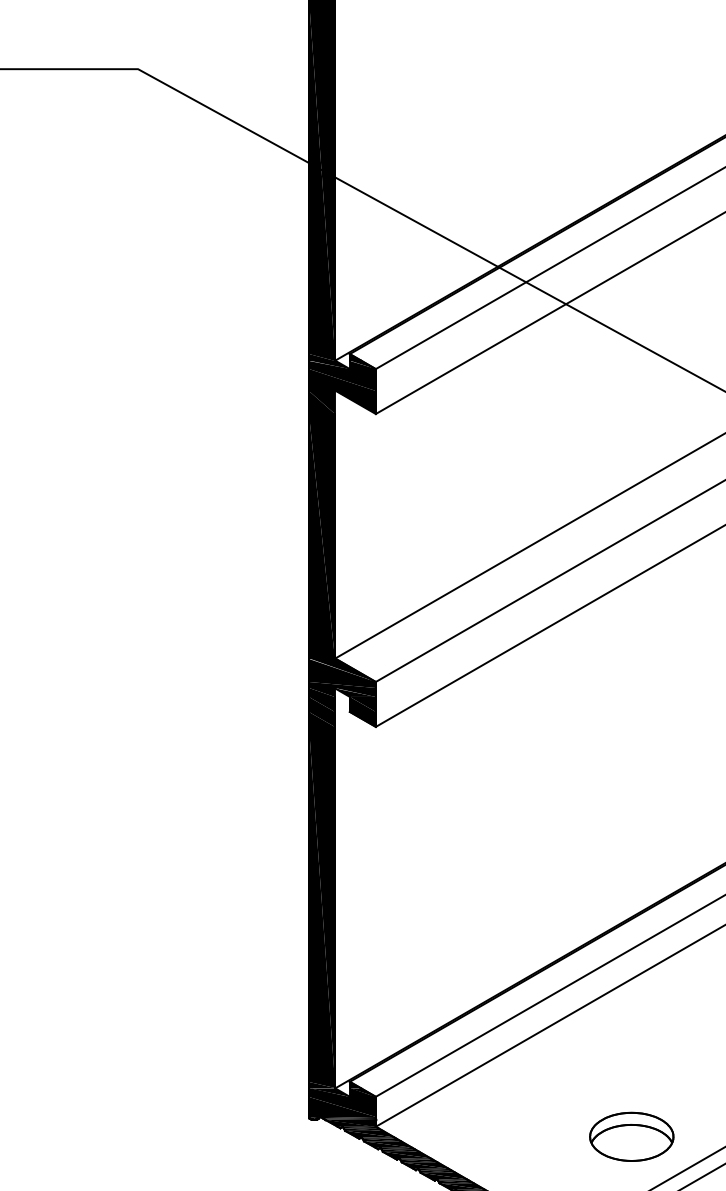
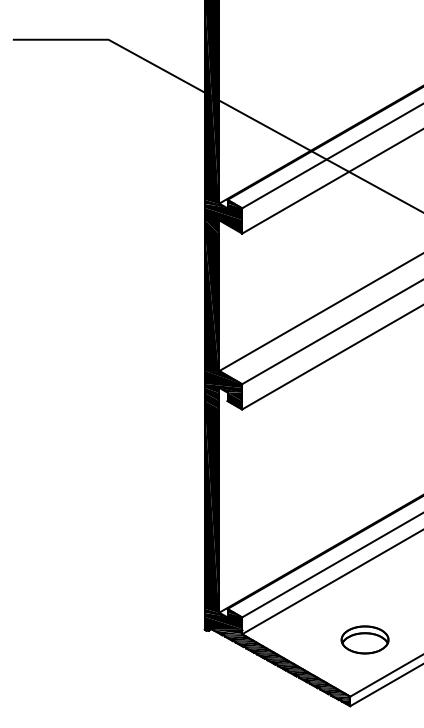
part: (630, 1136) -> (364, 639), moved

